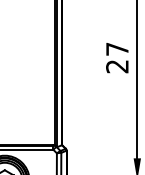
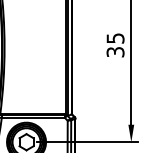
text: (117, 58) -> (115, 45), 27 -> 35

